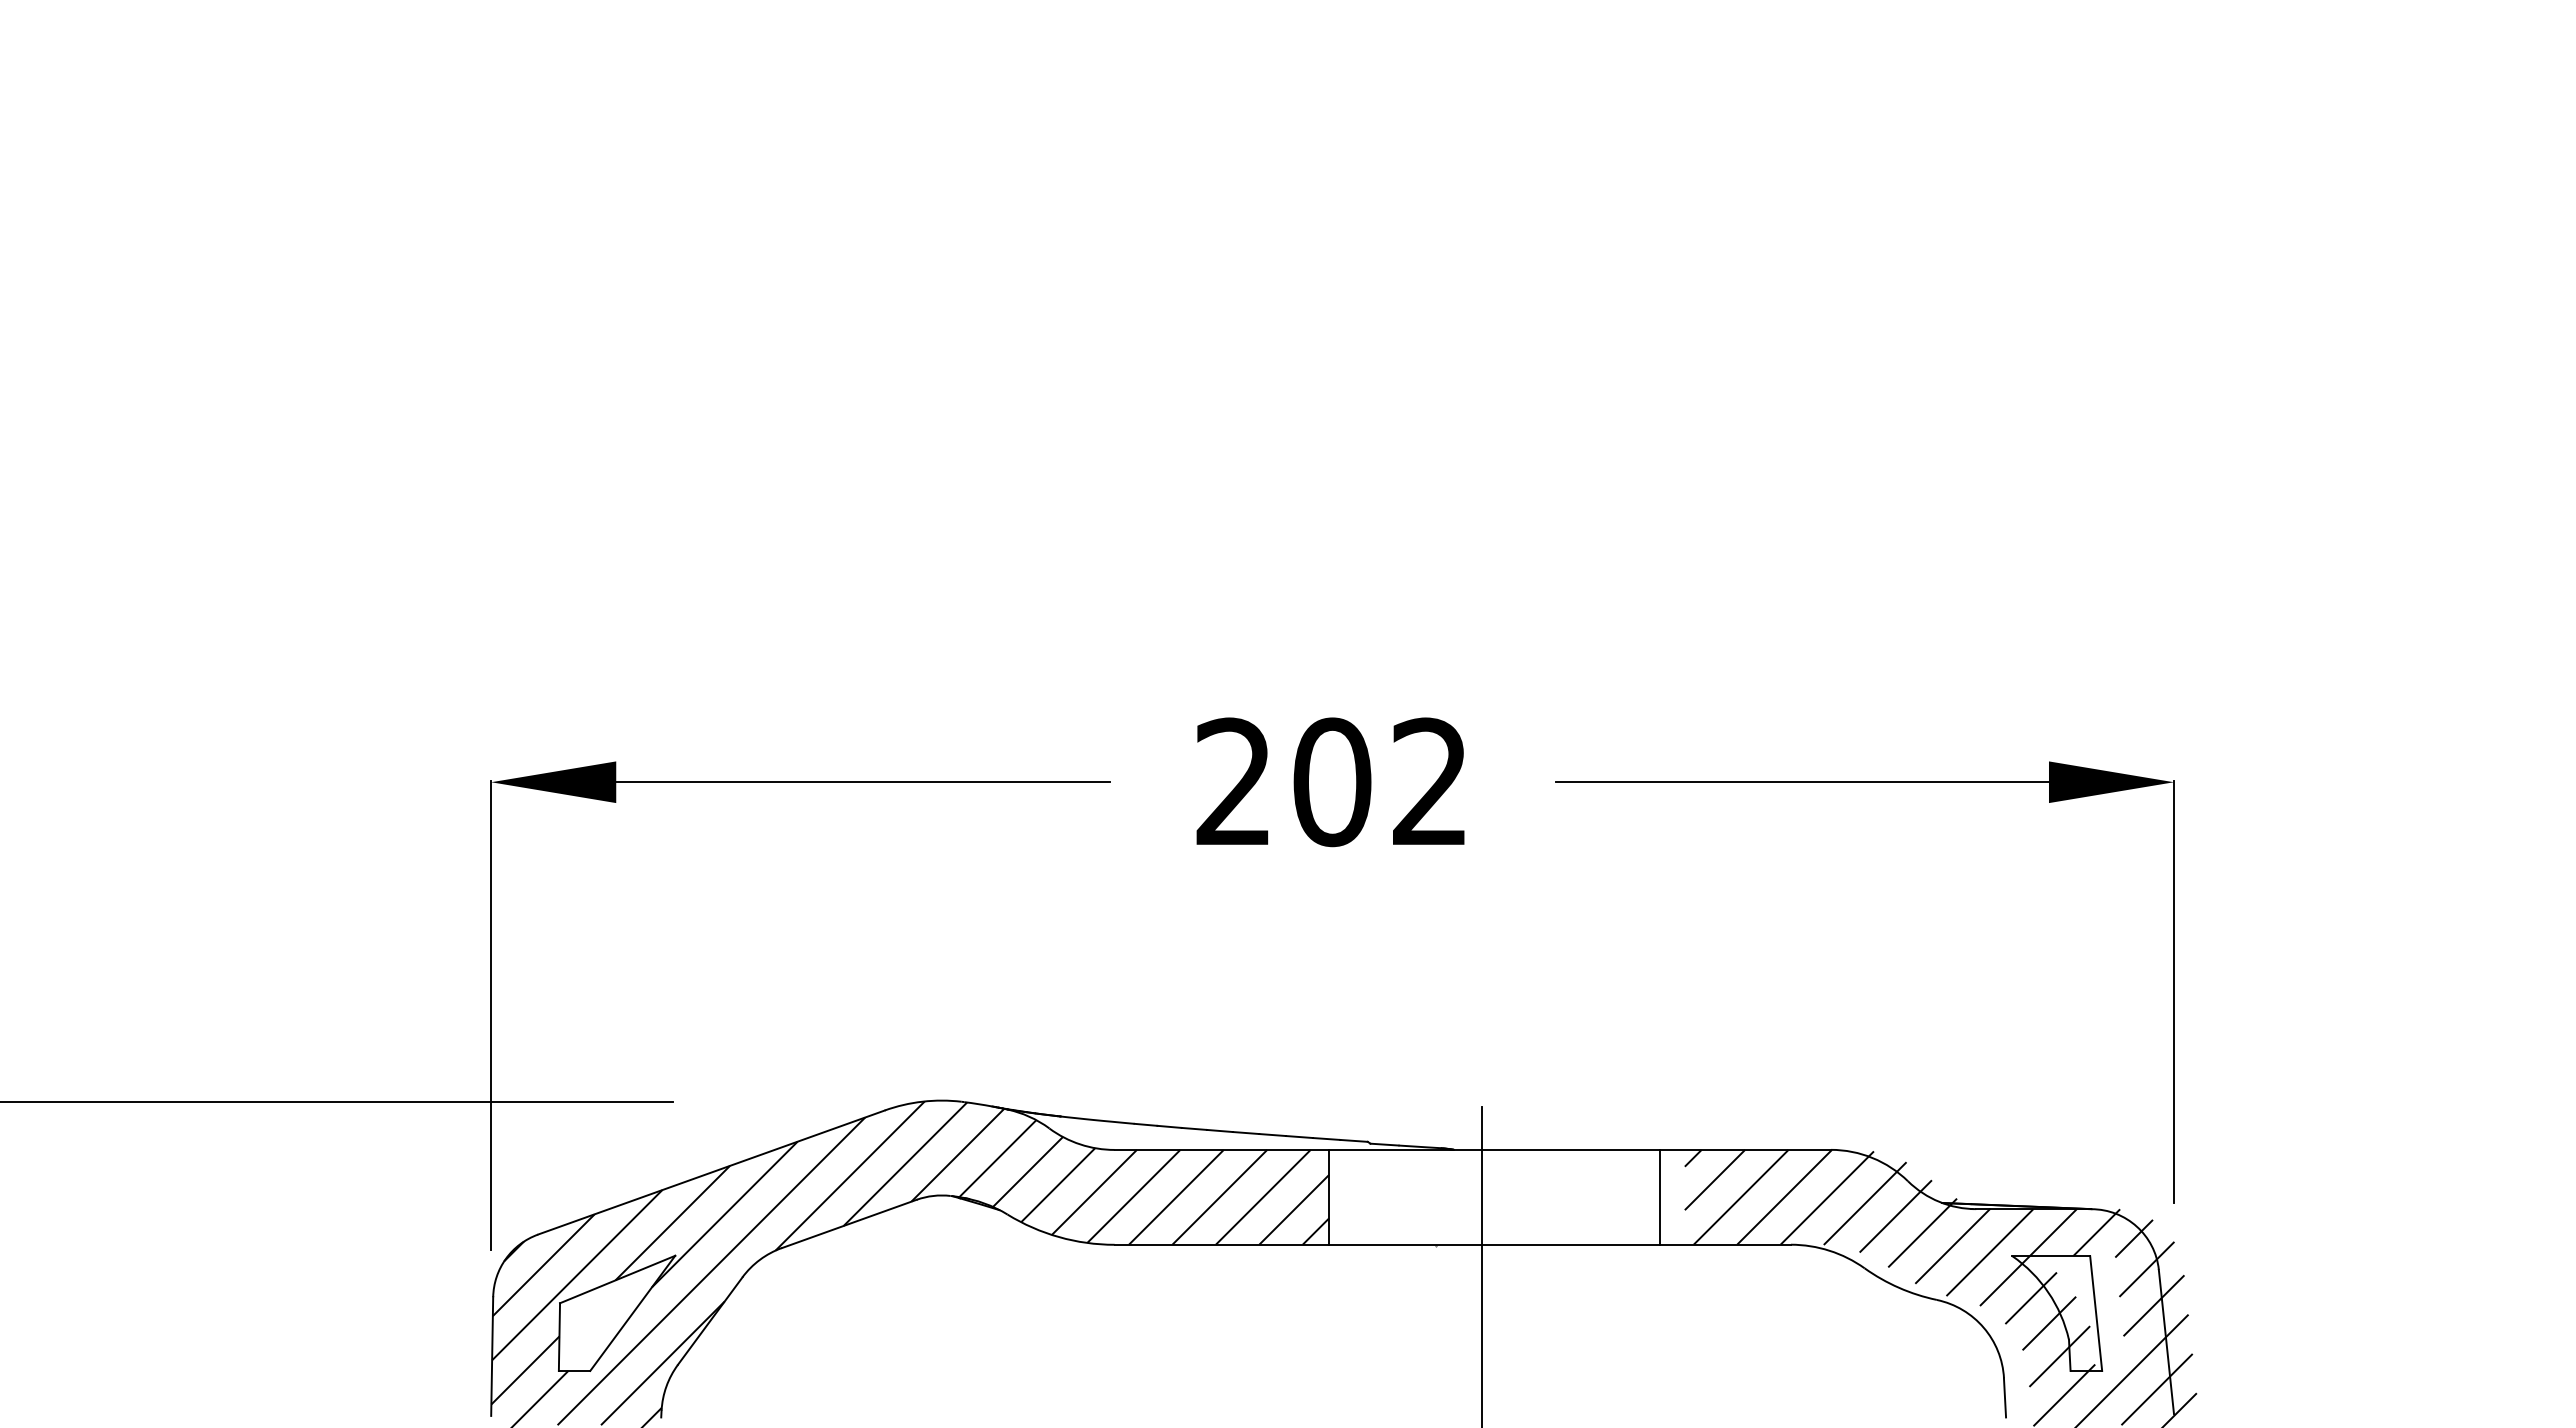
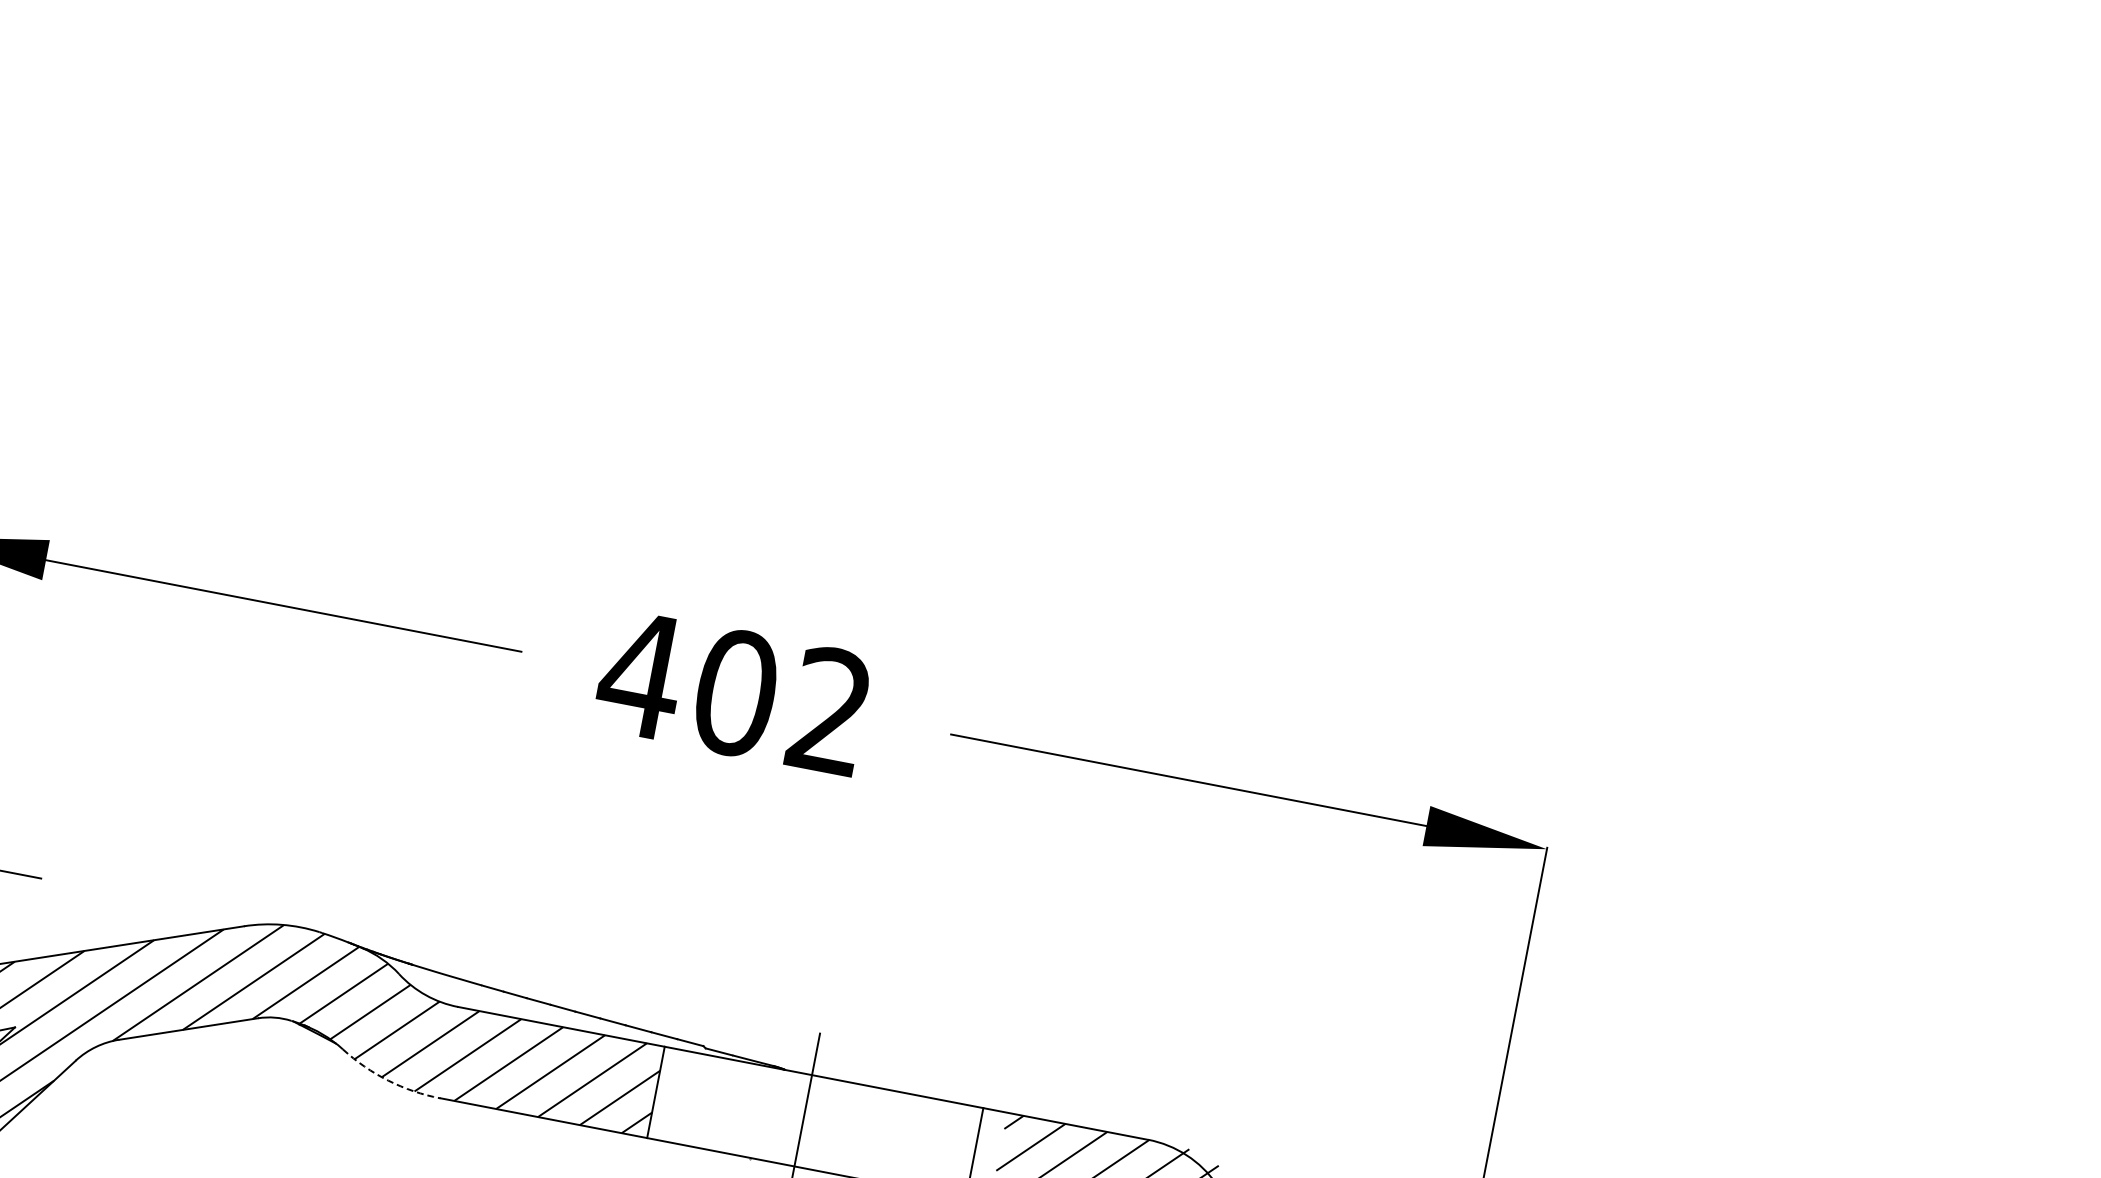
text: (1233, 780) -> (641, 673), 202 -> 402
arc: (1059, 1237) -> (388, 1081), solid -> dashed

